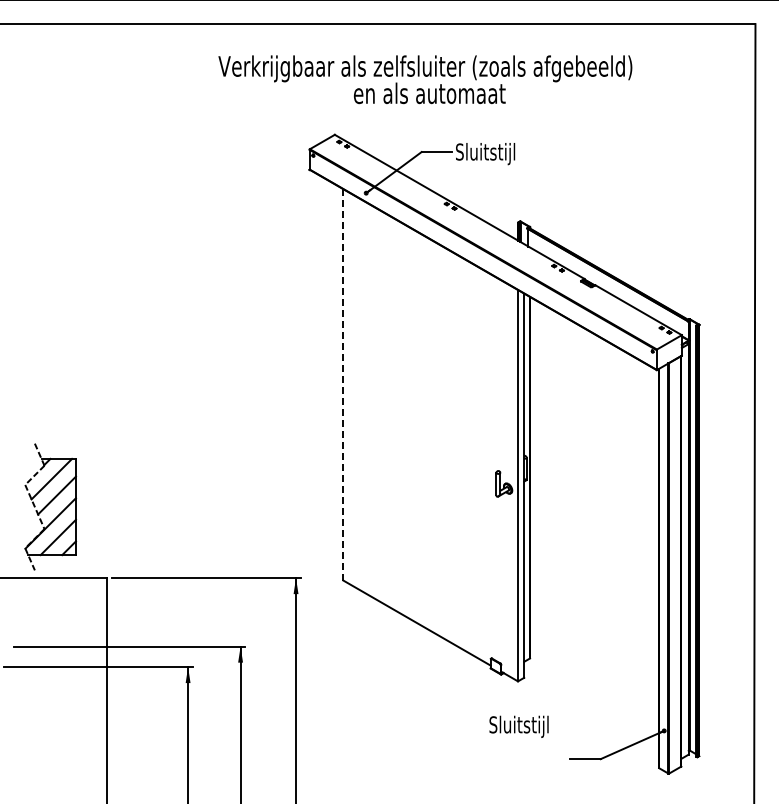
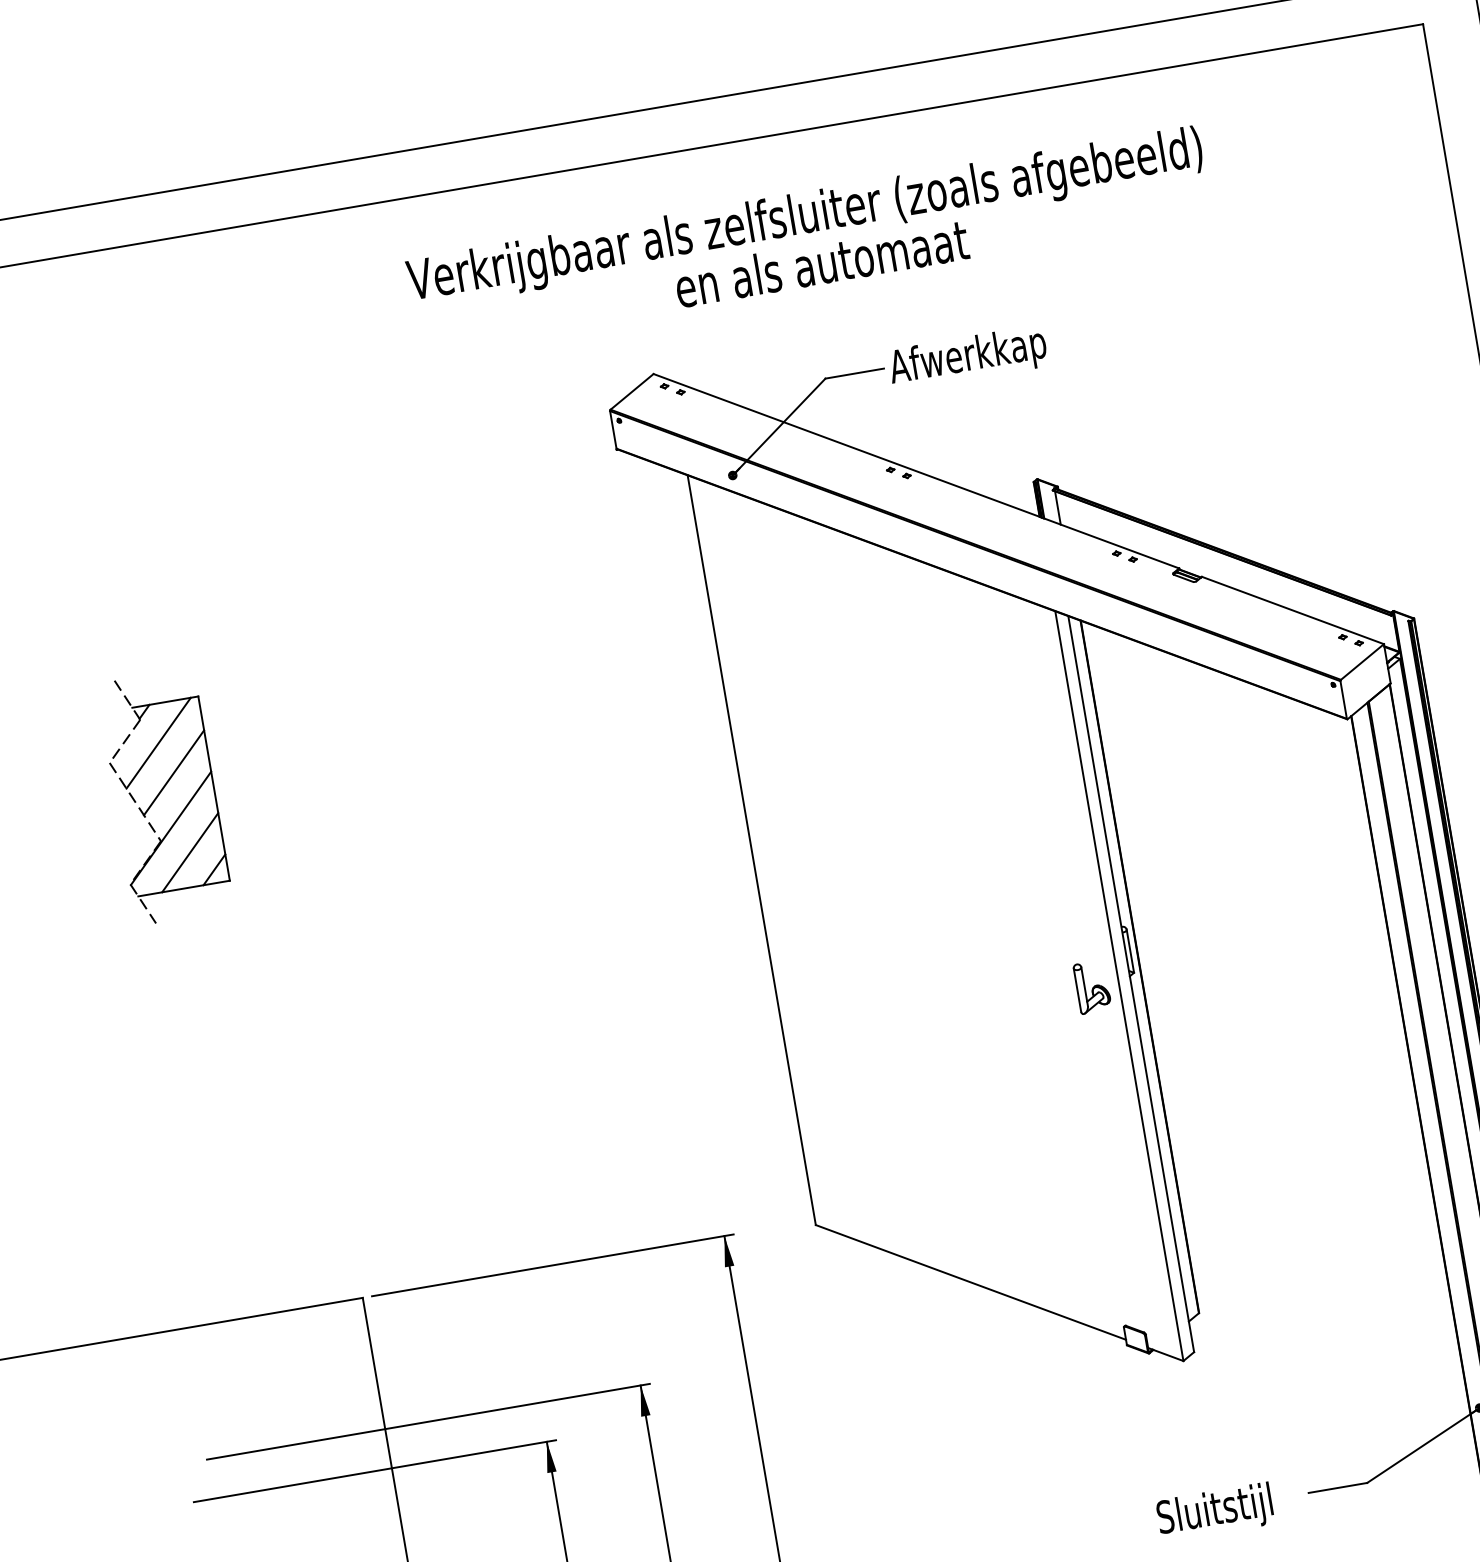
text: (495, 154) -> (967, 359), Sluitstijl -> Afwerkkap
line: (343, 384) -> (751, 849), dashed -> solid
part: (50, 506) -> (165, 795), moved
text: (518, 726) -> (1214, 1511), moved

